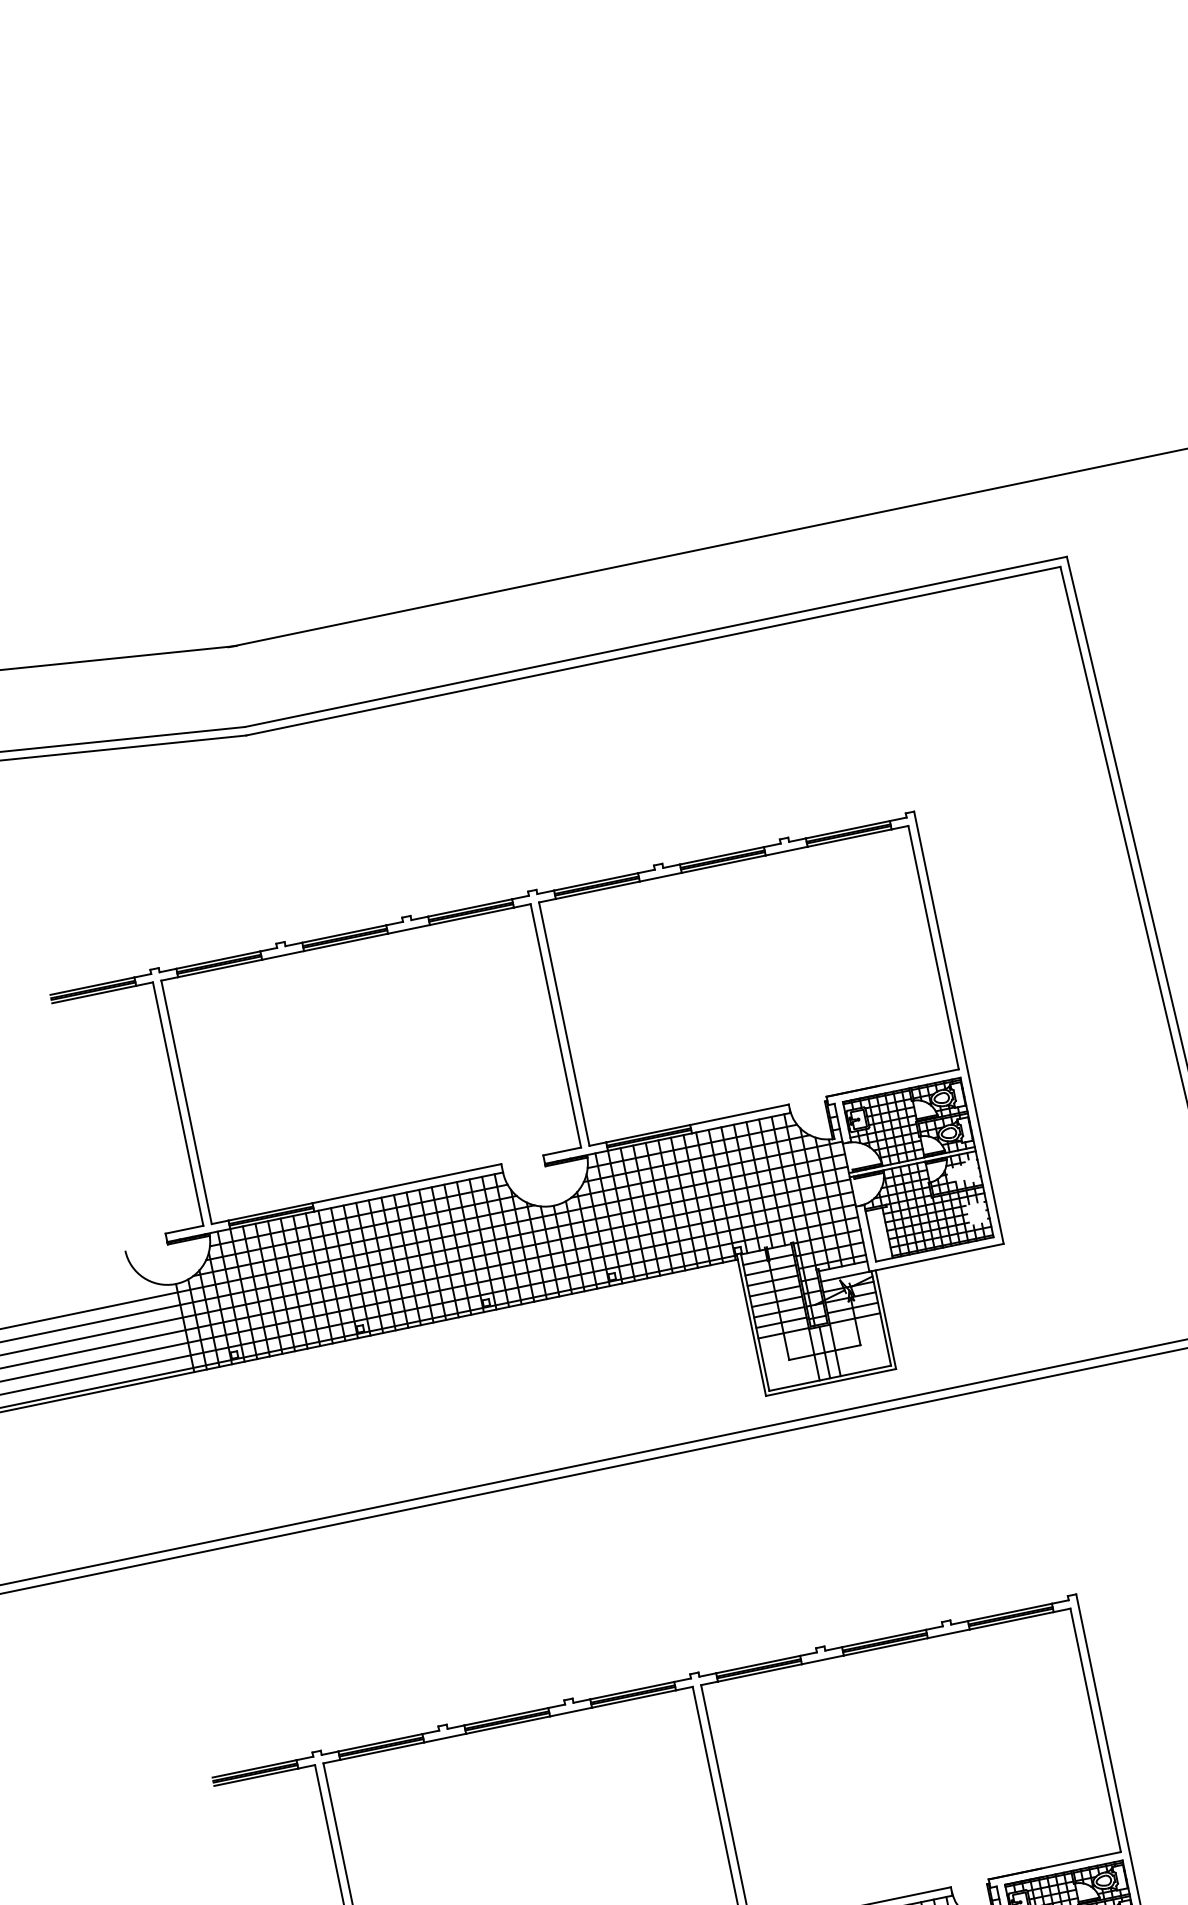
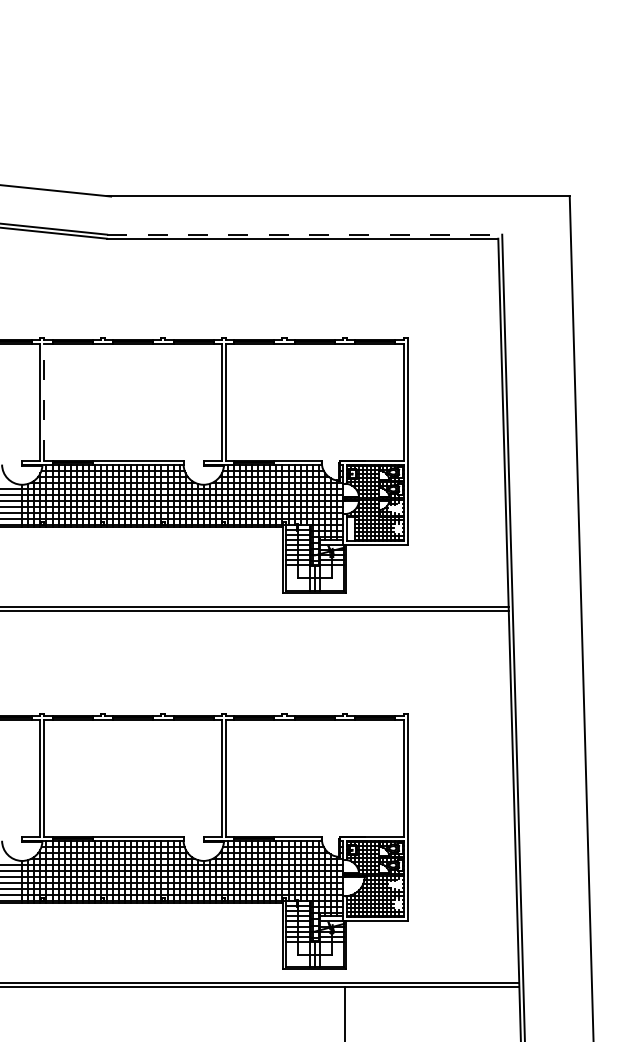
line: (655, 641) -> (304, 234), solid -> dashed
line: (186, 1101) -> (44, 401), solid -> dashed

